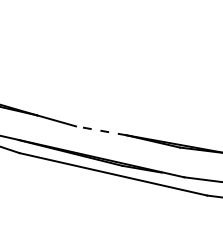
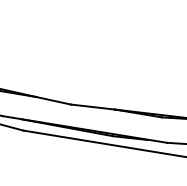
line: (101, 130) -> (93, 106), dashed -> solid

